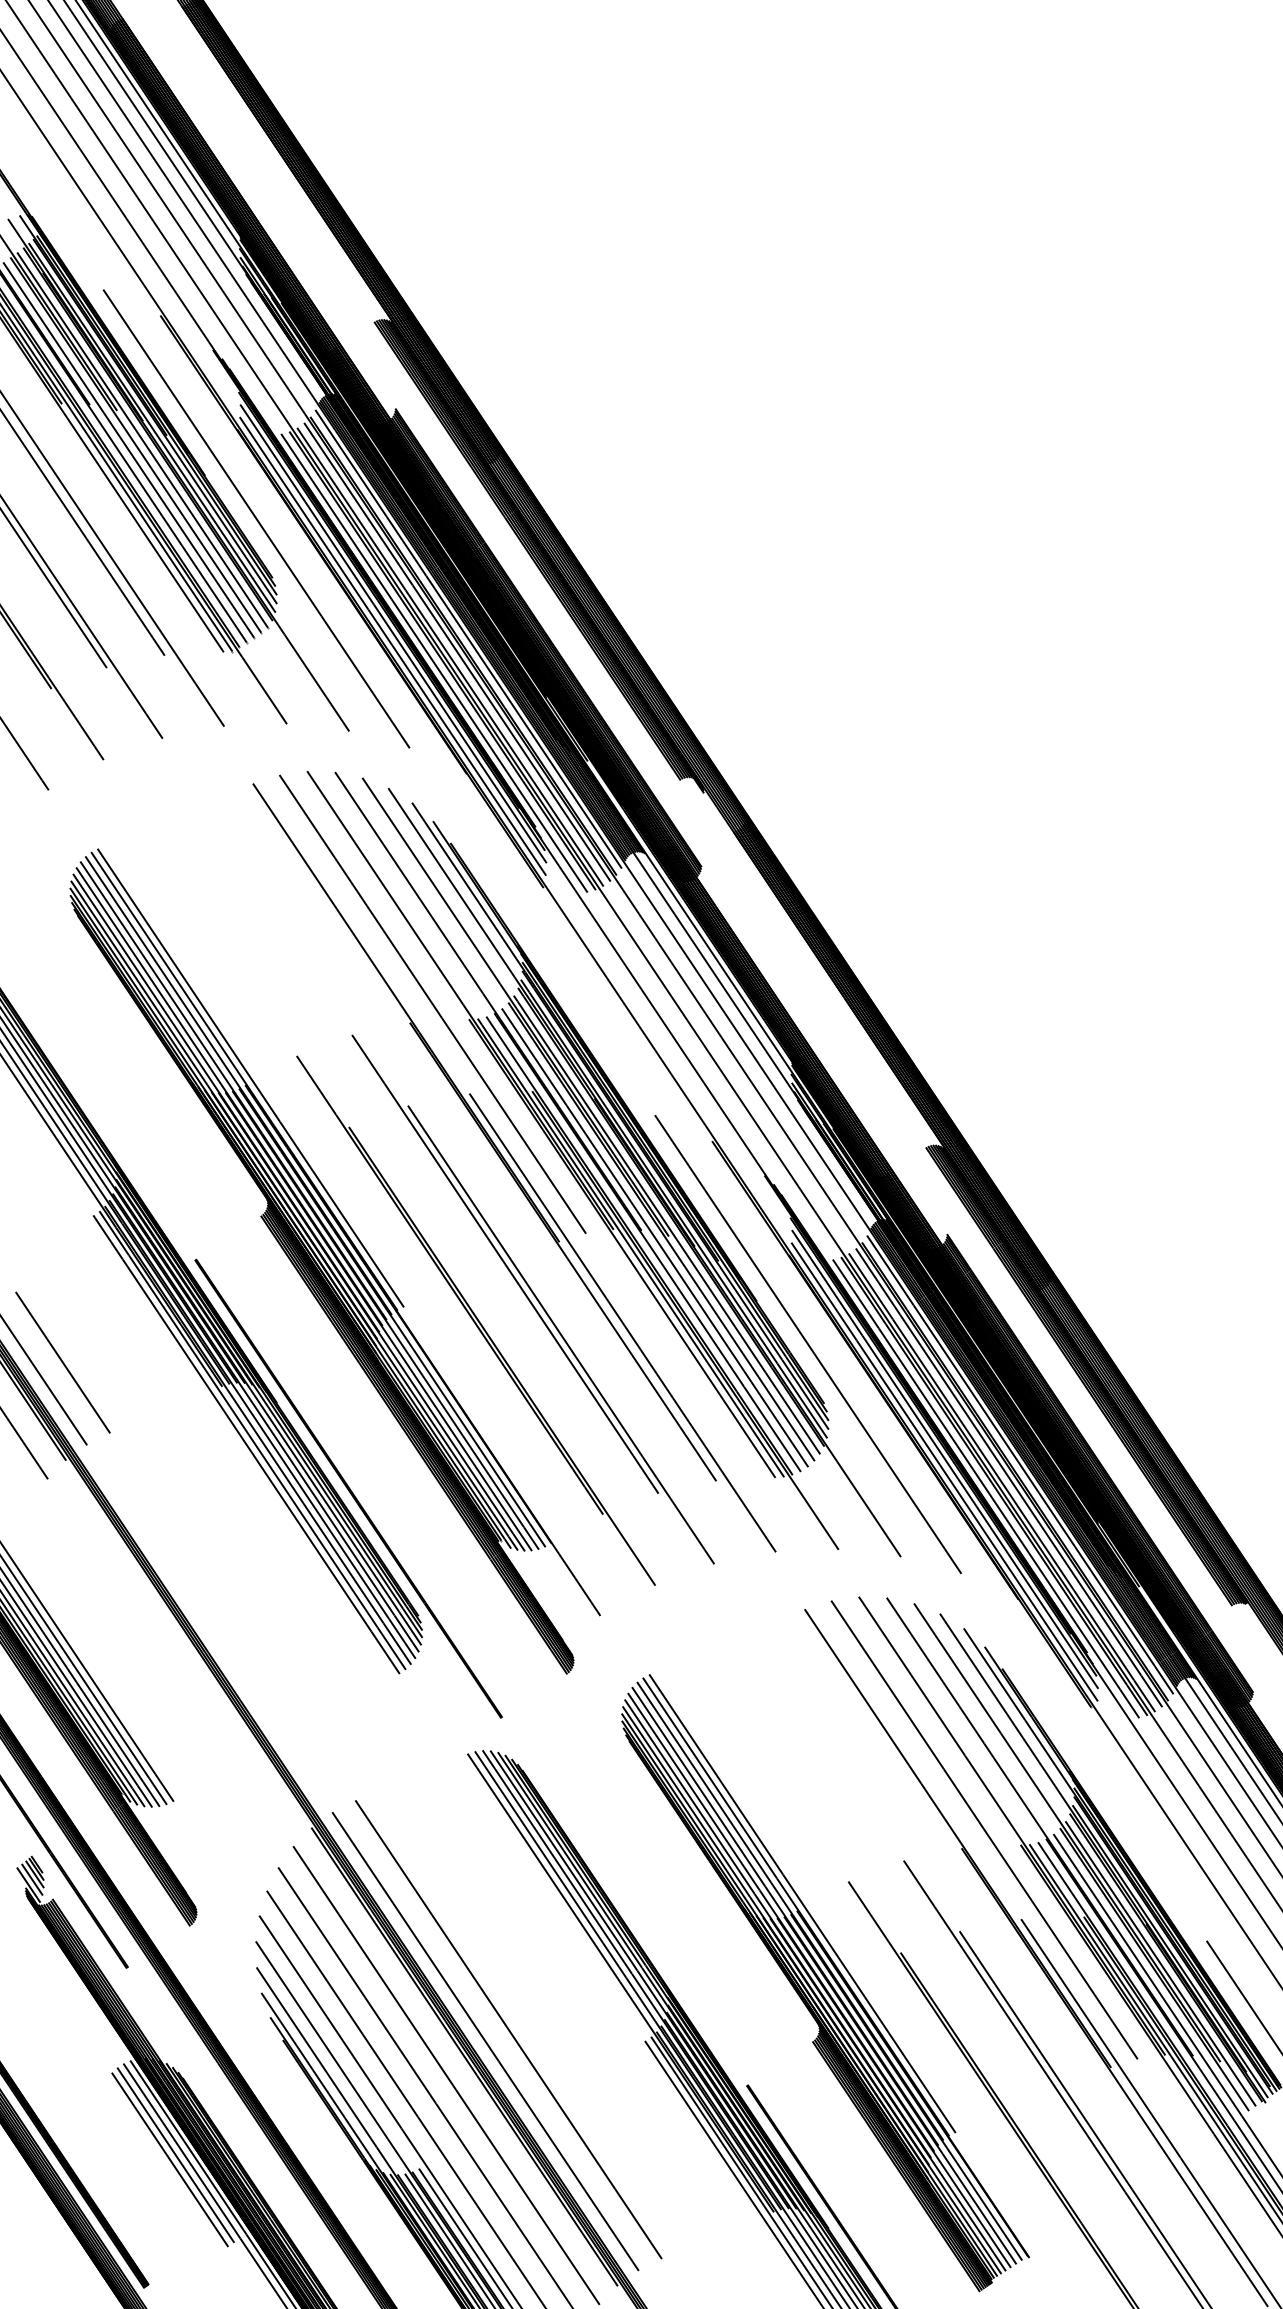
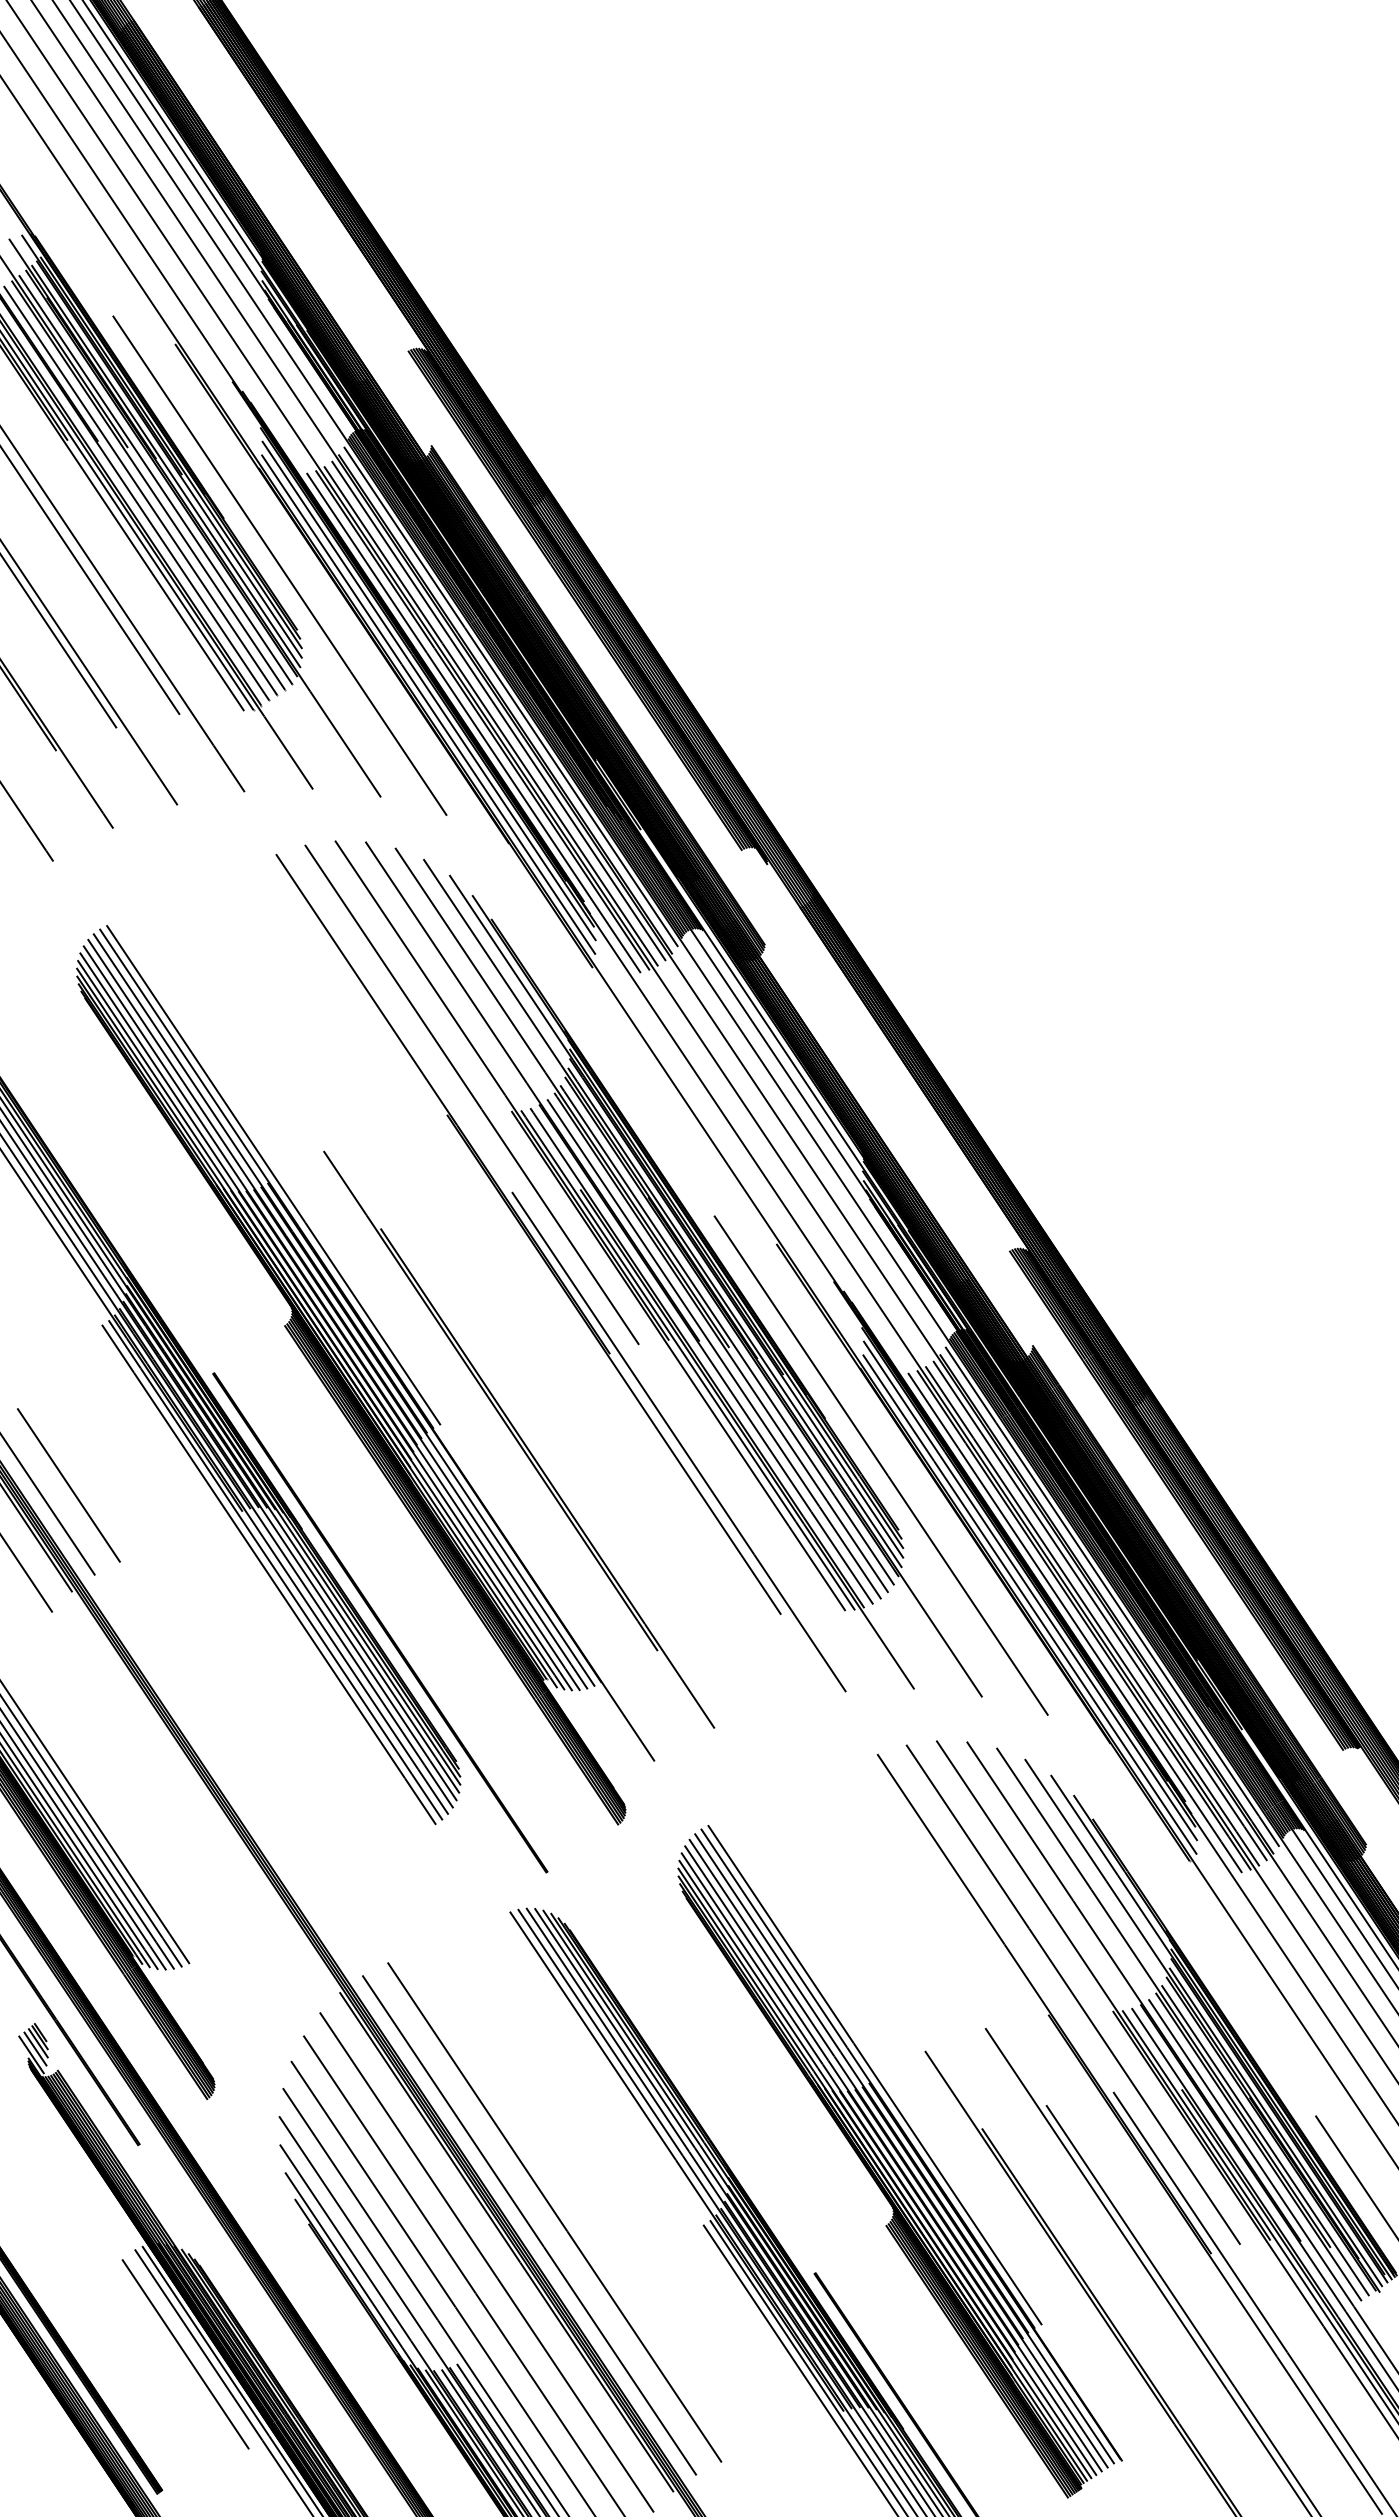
part: (533, 1299) -> (581, 1416), removed
line: (175, 2154) -> (191, 2348), removed

